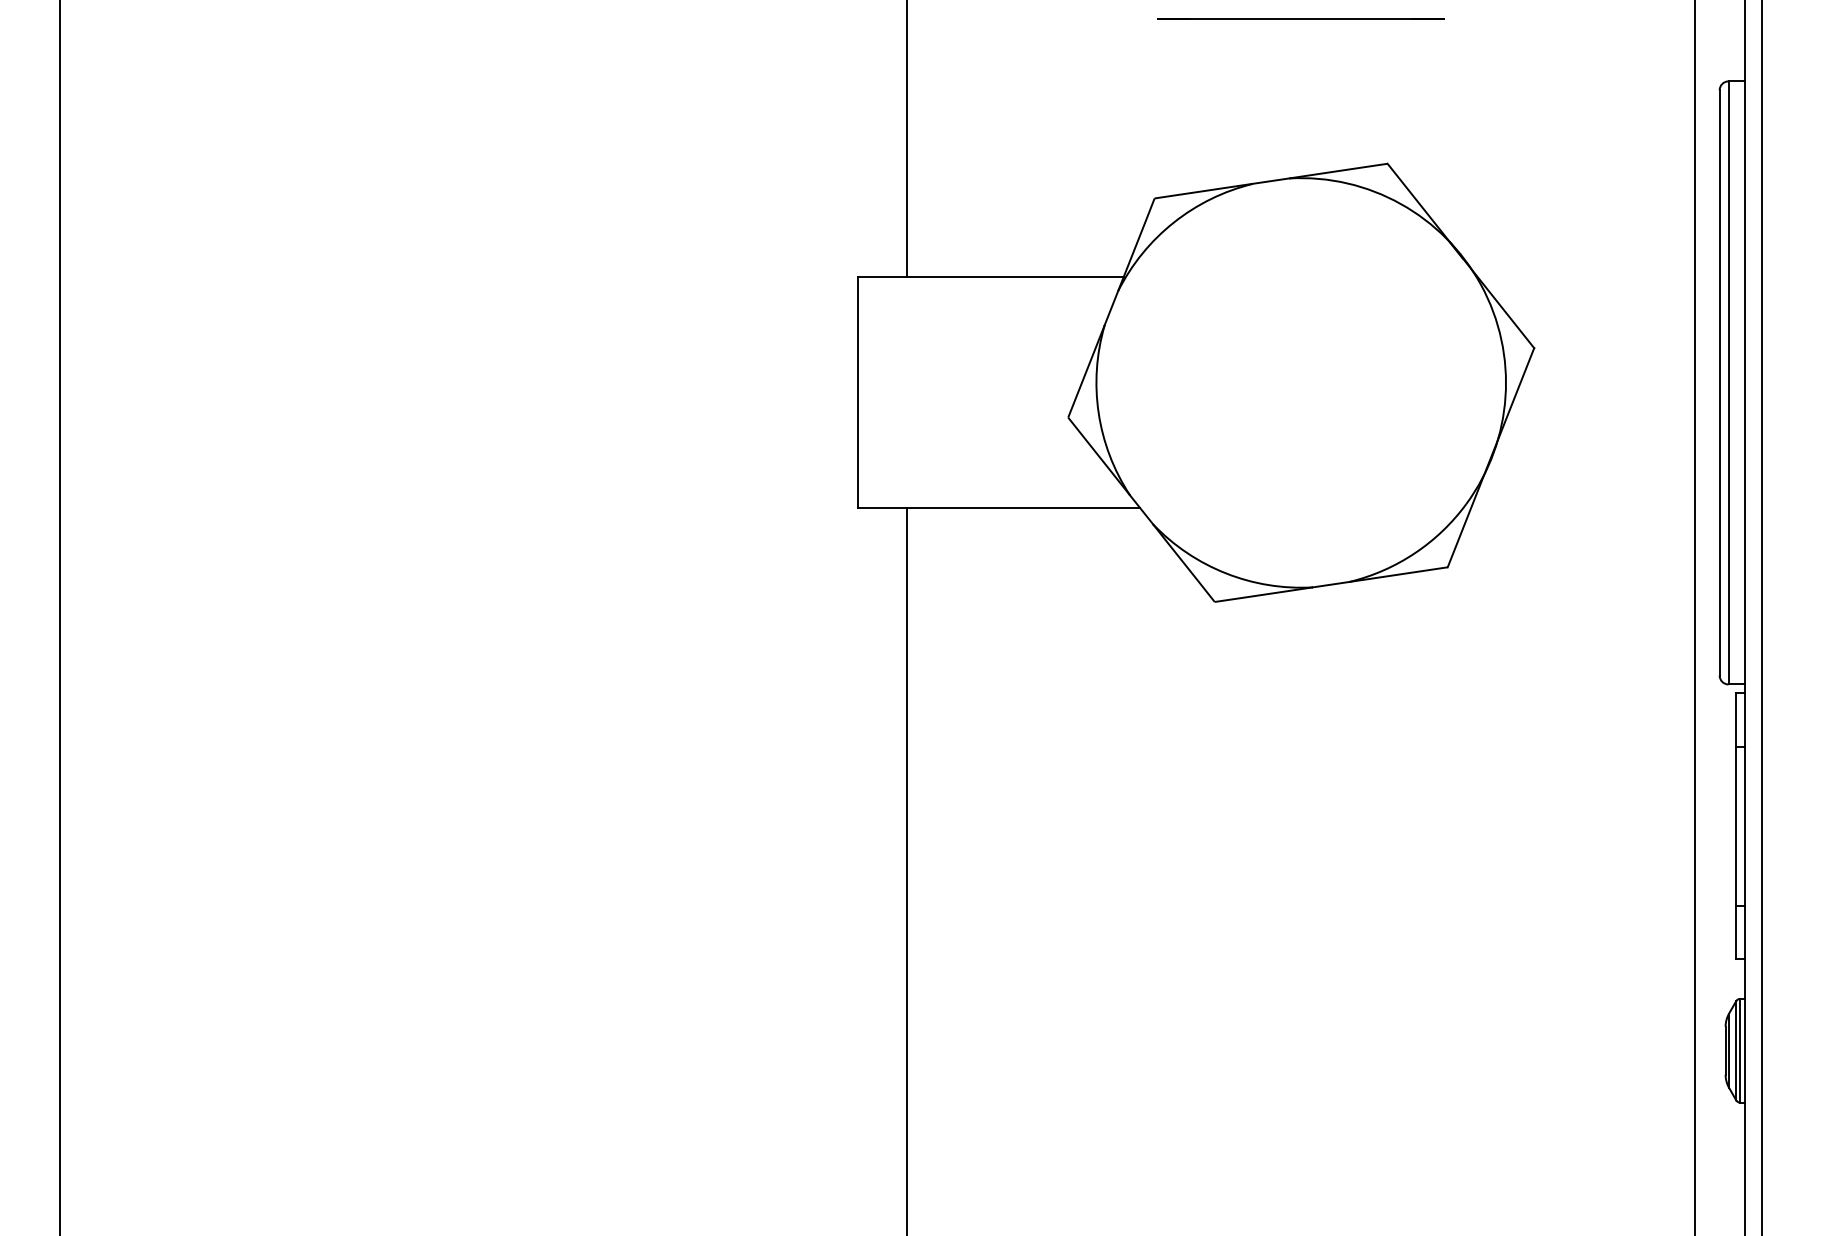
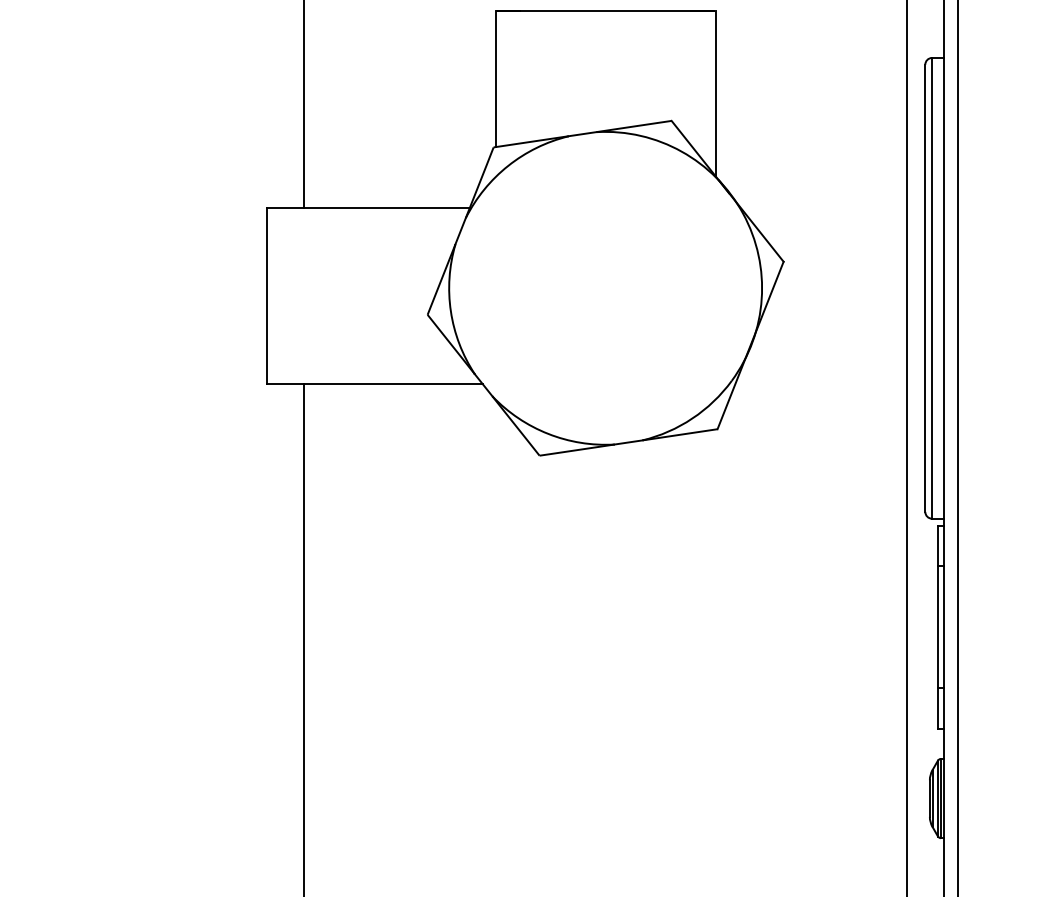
line: (1157, 108) -> (495, 78), added
line: (1445, 127) -> (715, 93), added

